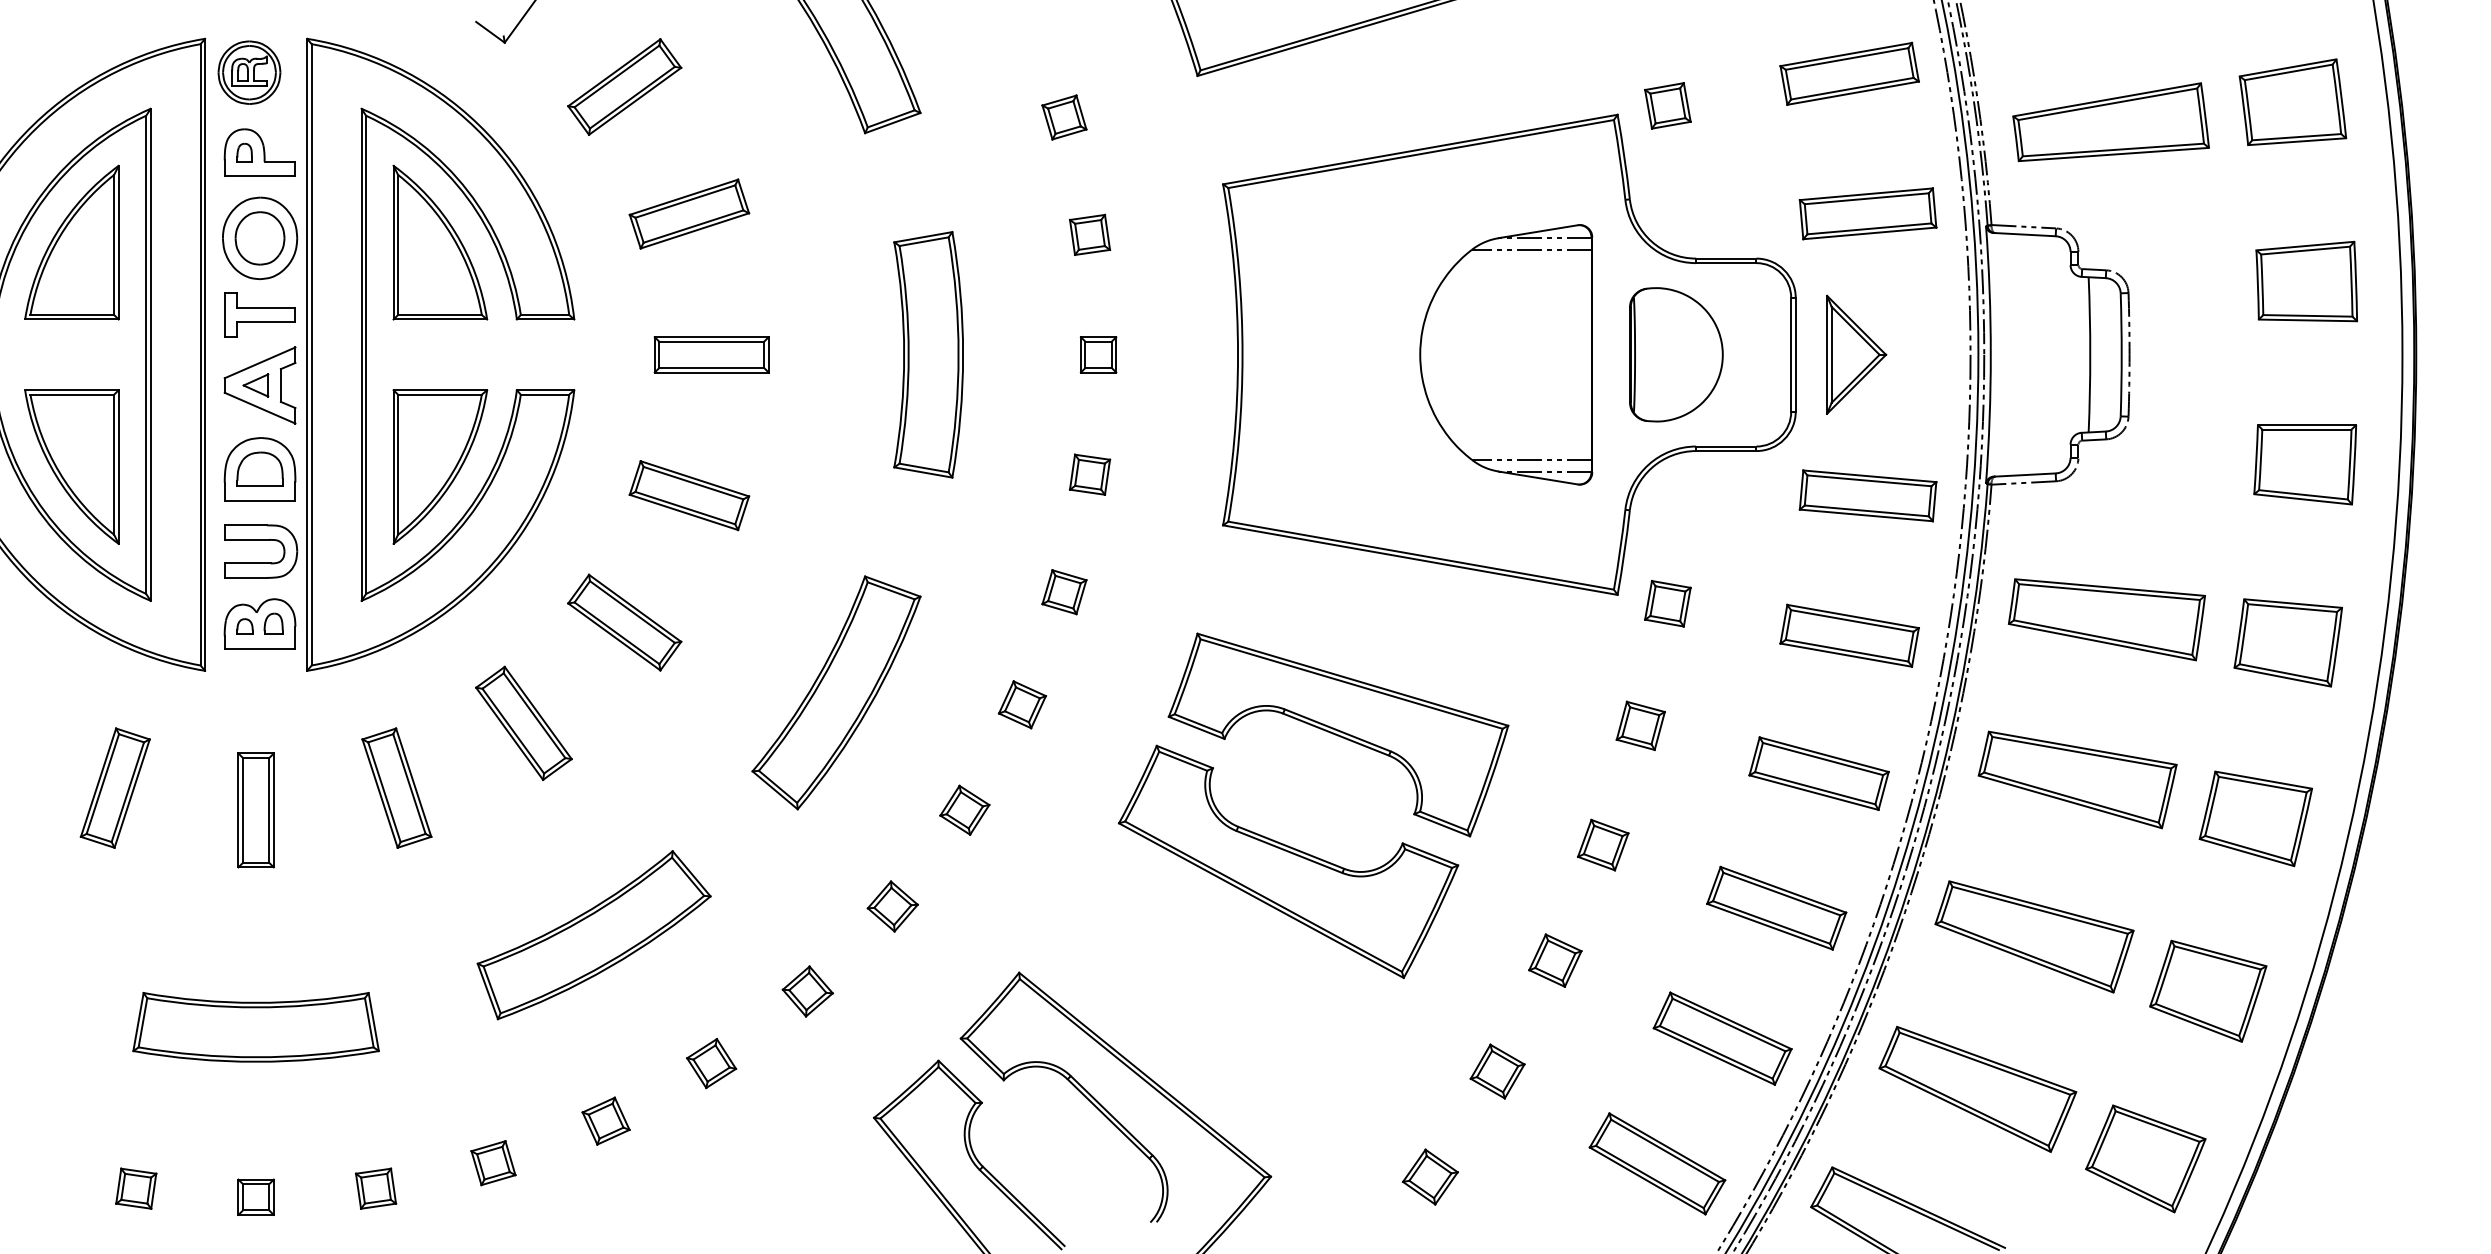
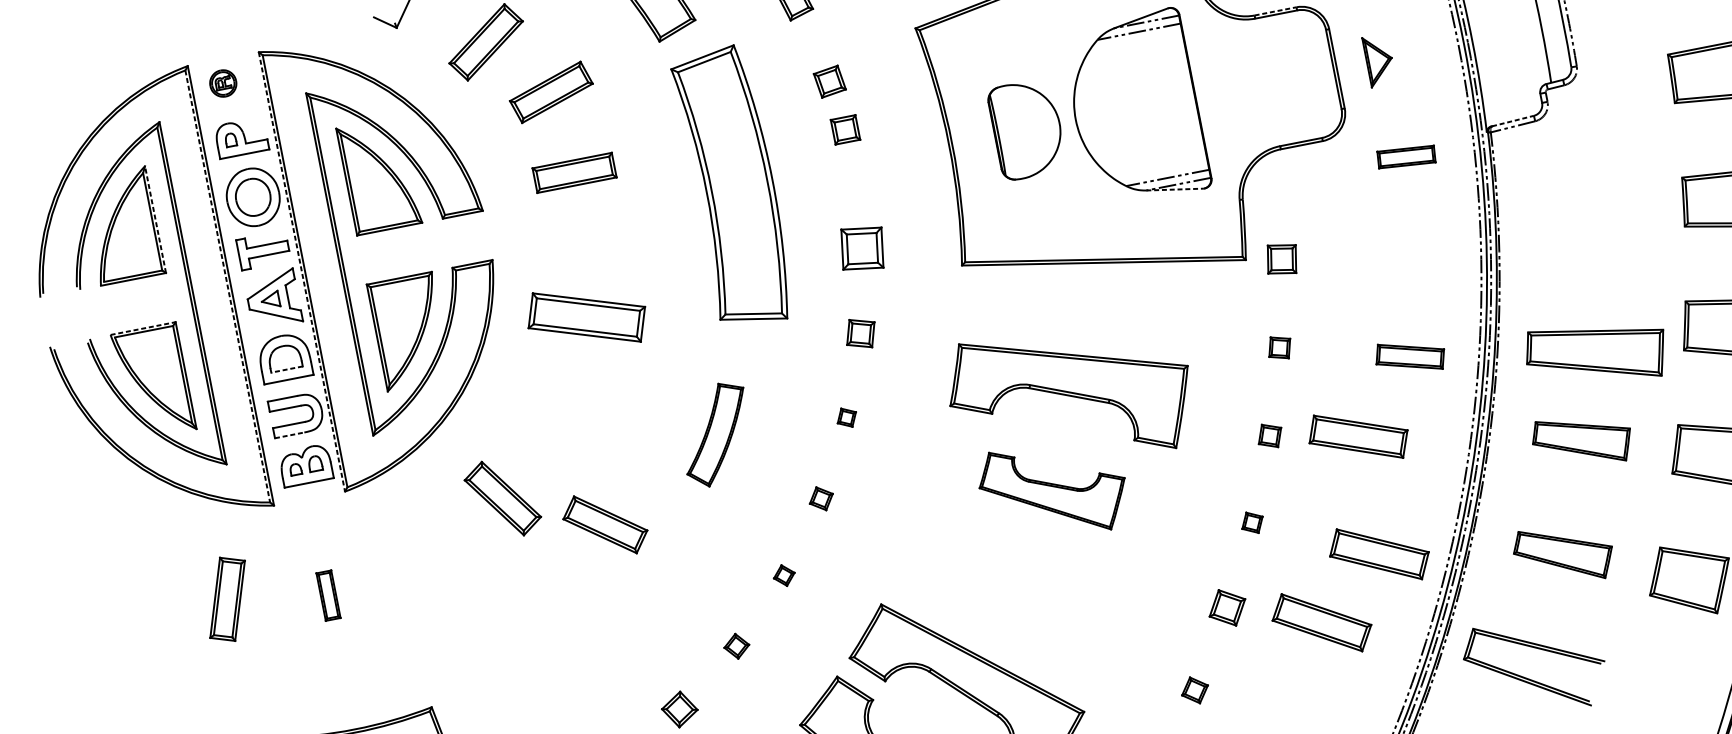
part: (249, 72) -> (223, 83), size x0.6
part: (689, 213) -> (551, 92), moved
line: (118, 242) -> (155, 219), solid -> dashed
line: (1726, 258) -> (1275, 11), solid -> dashed
line: (200, 354) -> (227, 286), solid -> dashed
line: (307, 354) -> (302, 271), solid -> dashed
part: (711, 354) -> (574, 172), moved
part: (928, 354) -> (733, 186), size x1.6
part: (1098, 354) -> (845, 129), moved
part: (1676, 354) -> (1027, 129), moved
part: (1856, 354) -> (1379, 60), size x0.6
line: (71, 390) -> (142, 328), solid -> dashed
part: (1090, 474) -> (862, 248), size x1.6
line: (2025, 475) -> (1513, 121), solid -> dashed
line: (1538, 478) -> (1174, 189), solid -> dashed
line: (260, 486) -> (287, 369), solid -> dashed
part: (689, 495) -> (586, 317), size x1.4
part: (1867, 495) -> (1406, 156), size x0.6
line: (246, 577) -> (290, 435), solid -> dashed
part: (2106, 619) -> (1589, 210), removed
part: (624, 622) -> (605, 524), moved
part: (1849, 635) -> (1412, 256), removed
part: (836, 692) -> (716, 434), size x0.6
part: (1021, 704) -> (846, 417), size x0.6
part: (1640, 725) -> (1279, 347), size x0.7
part: (1818, 773) -> (1409, 356), size x0.7
part: (2077, 779) -> (1596, 353), moved
part: (396, 787) -> (423, 560), removed
part: (964, 809) -> (820, 498), size x0.7
part: (255, 810) -> (328, 595), size x0.6
part: (1603, 844) -> (1270, 435), size x0.7
part: (1288, 861) -> (1053, 490), size x0.6
part: (892, 906) -> (784, 575), size x0.6
part: (1776, 907) -> (1358, 436), moved
part: (593, 935) -> (580, 636), removed
part: (2034, 936) -> (1582, 440), size x0.7
part: (1555, 960) -> (1252, 522), size x0.6
part: (807, 991) -> (736, 646), size x0.7
part: (1977, 1088) -> (1563, 554), size x0.7
part: (1657, 1163) -> (1321, 622), moved
part: (1429, 1176) -> (1194, 690), size x0.7

